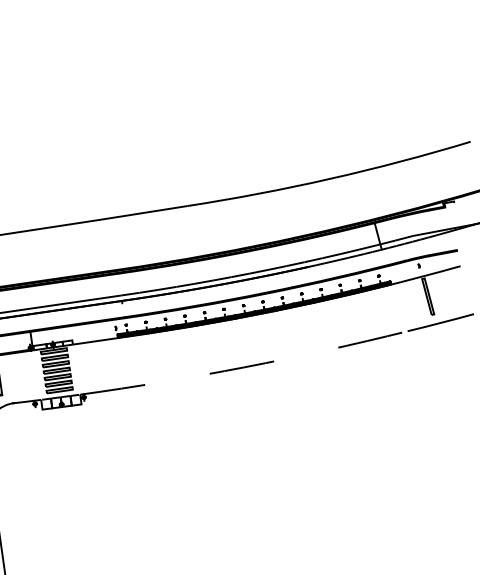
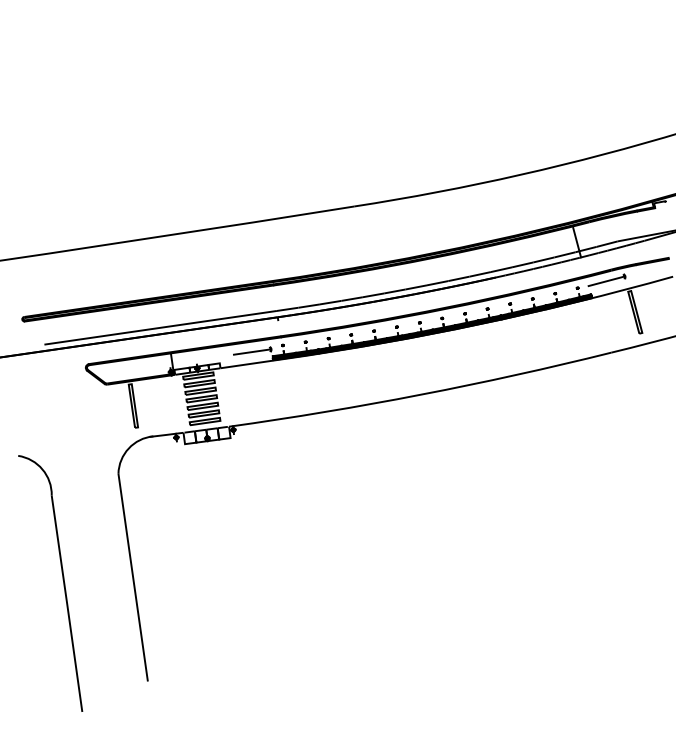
line: (403, 270) -> (606, 281), added
line: (100, 330) -> (252, 351), added
arc: (245, 367) -> (421, 394), dashed -> solid

